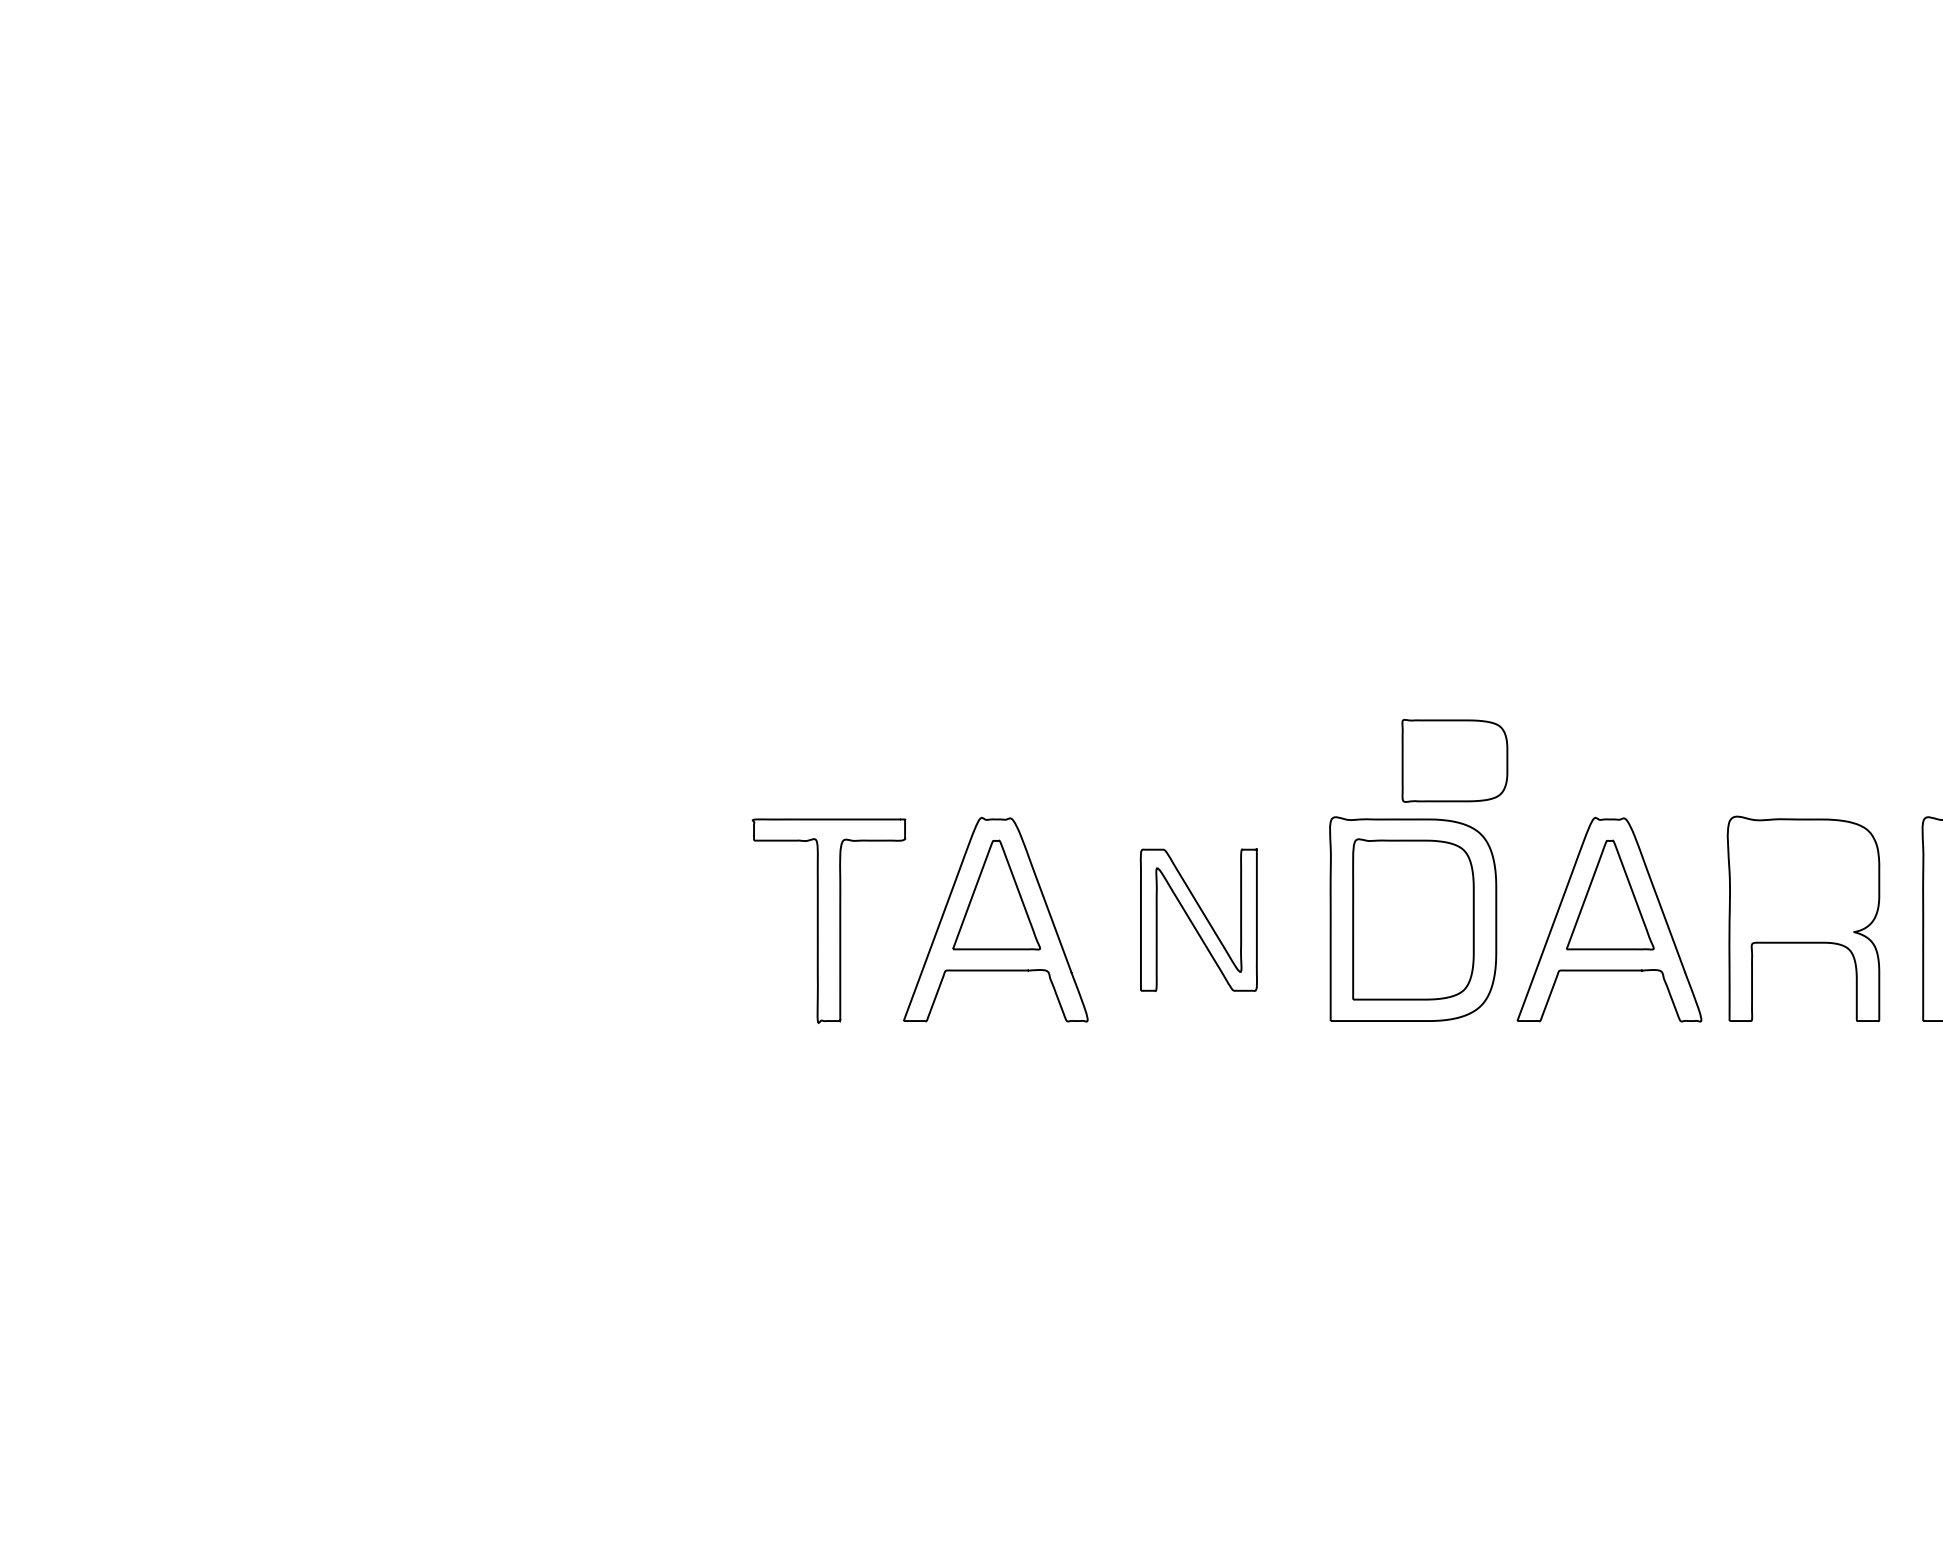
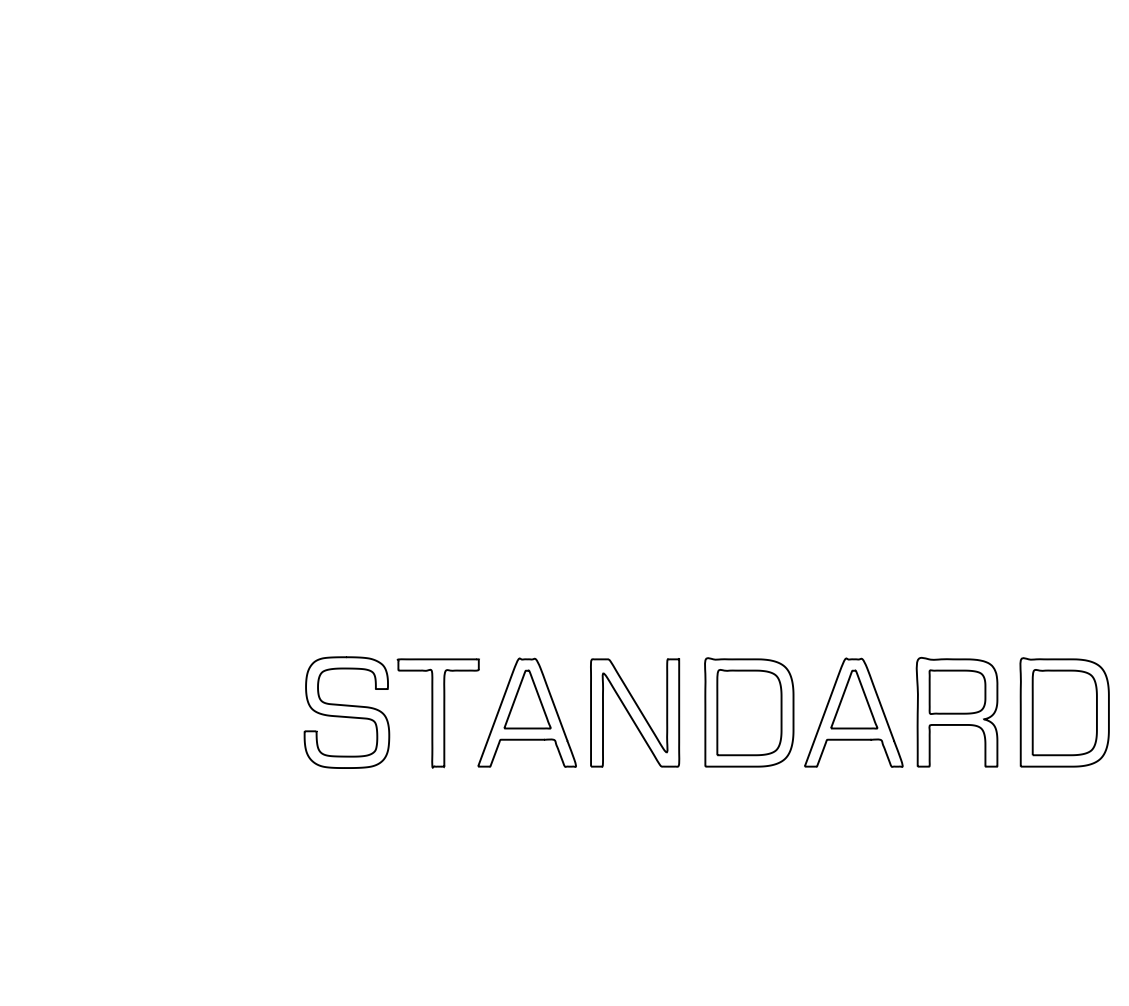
part: (1454, 759) -> (957, 691), moved
part: (656, 919) -> (346, 712), added
part: (1199, 919) -> (635, 712), size x1.43

